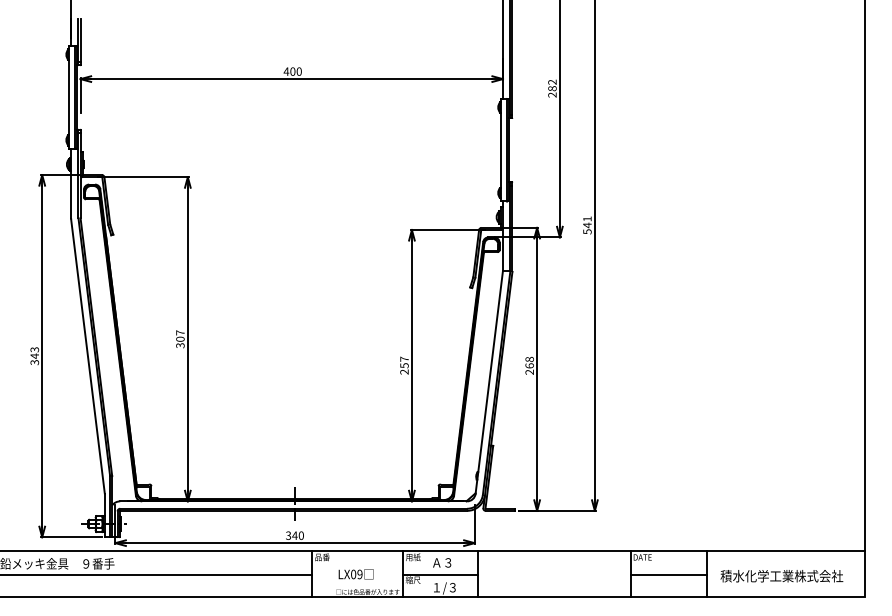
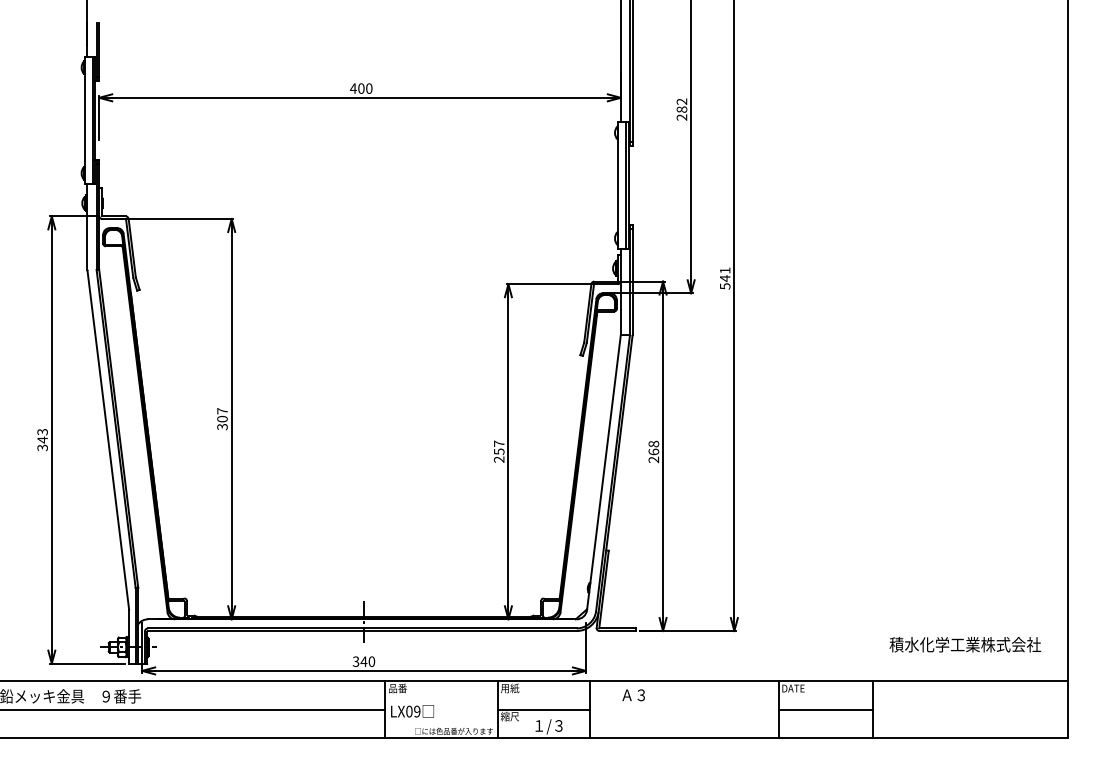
text: (441, 563) -> (633, 695), moved
text: (356, 574) -> (412, 711), moved
text: (782, 576) -> (965, 644), moved

